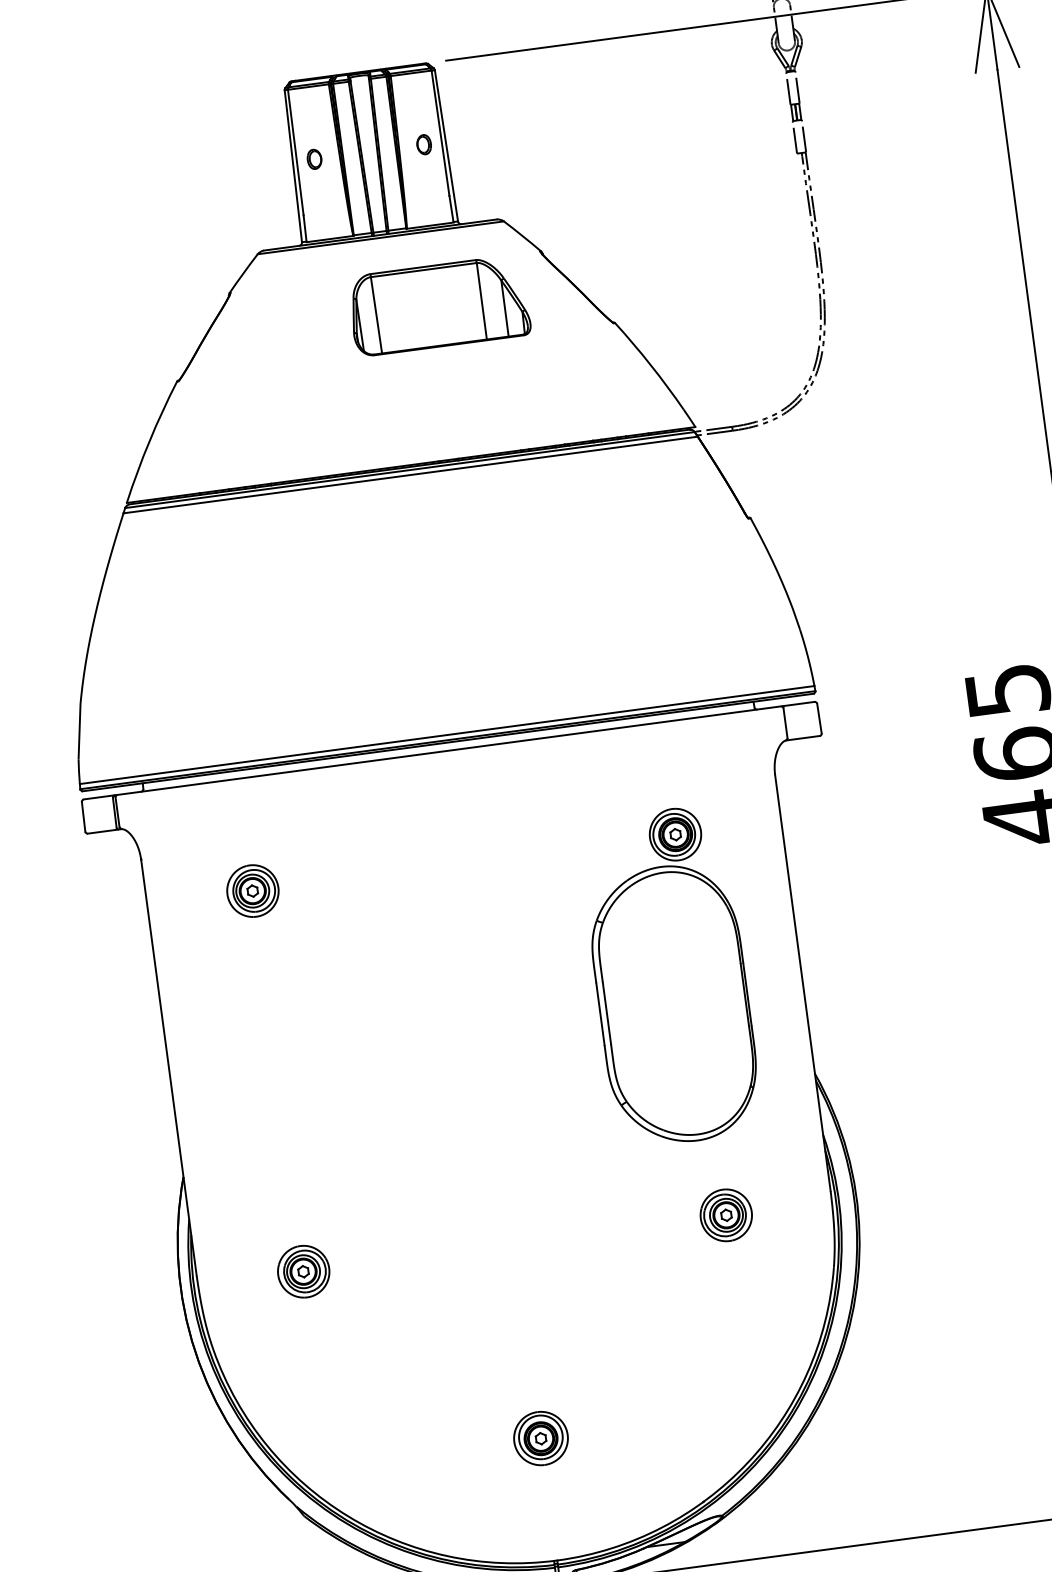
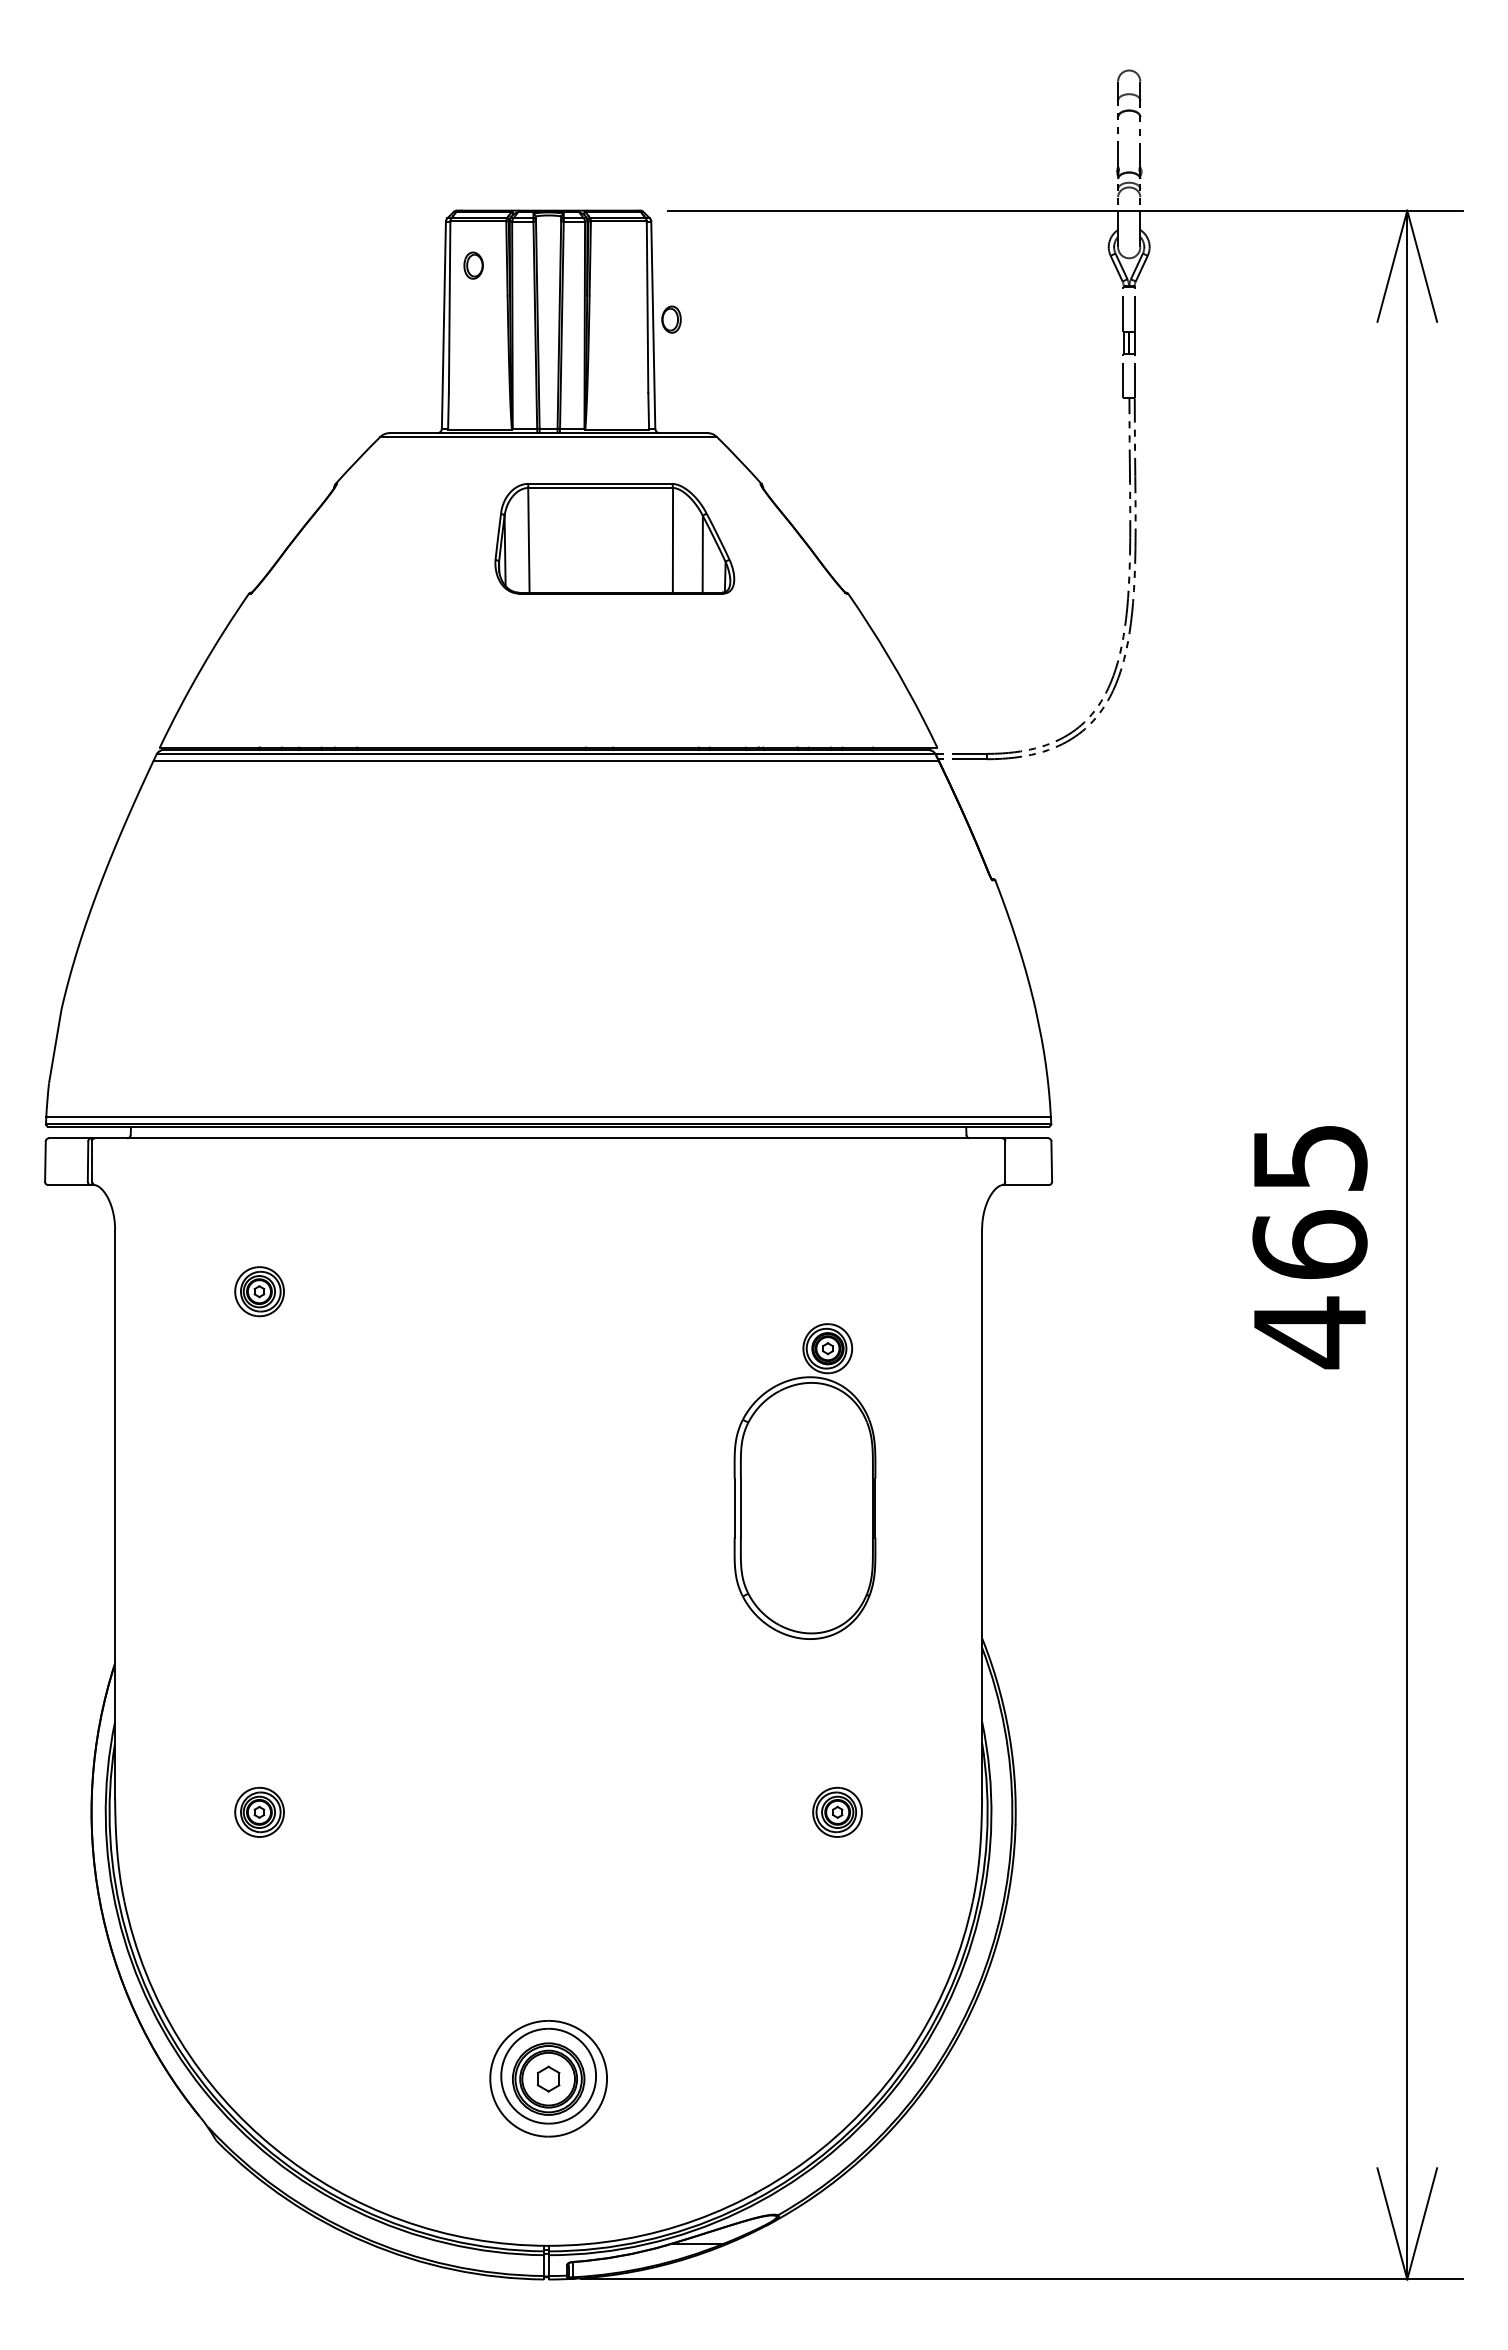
part: (424, 144) -> (671, 319), moved
part: (314, 159) -> (473, 265), moved
part: (252, 890) -> (259, 1291), size x0.7
part: (669, 976) -> (804, 1481), size x0.7
part: (726, 1215) -> (837, 1812), size x0.7
part: (303, 1271) -> (259, 1812), size x0.7
part: (541, 1438) -> (548, 2079), size x1.6

